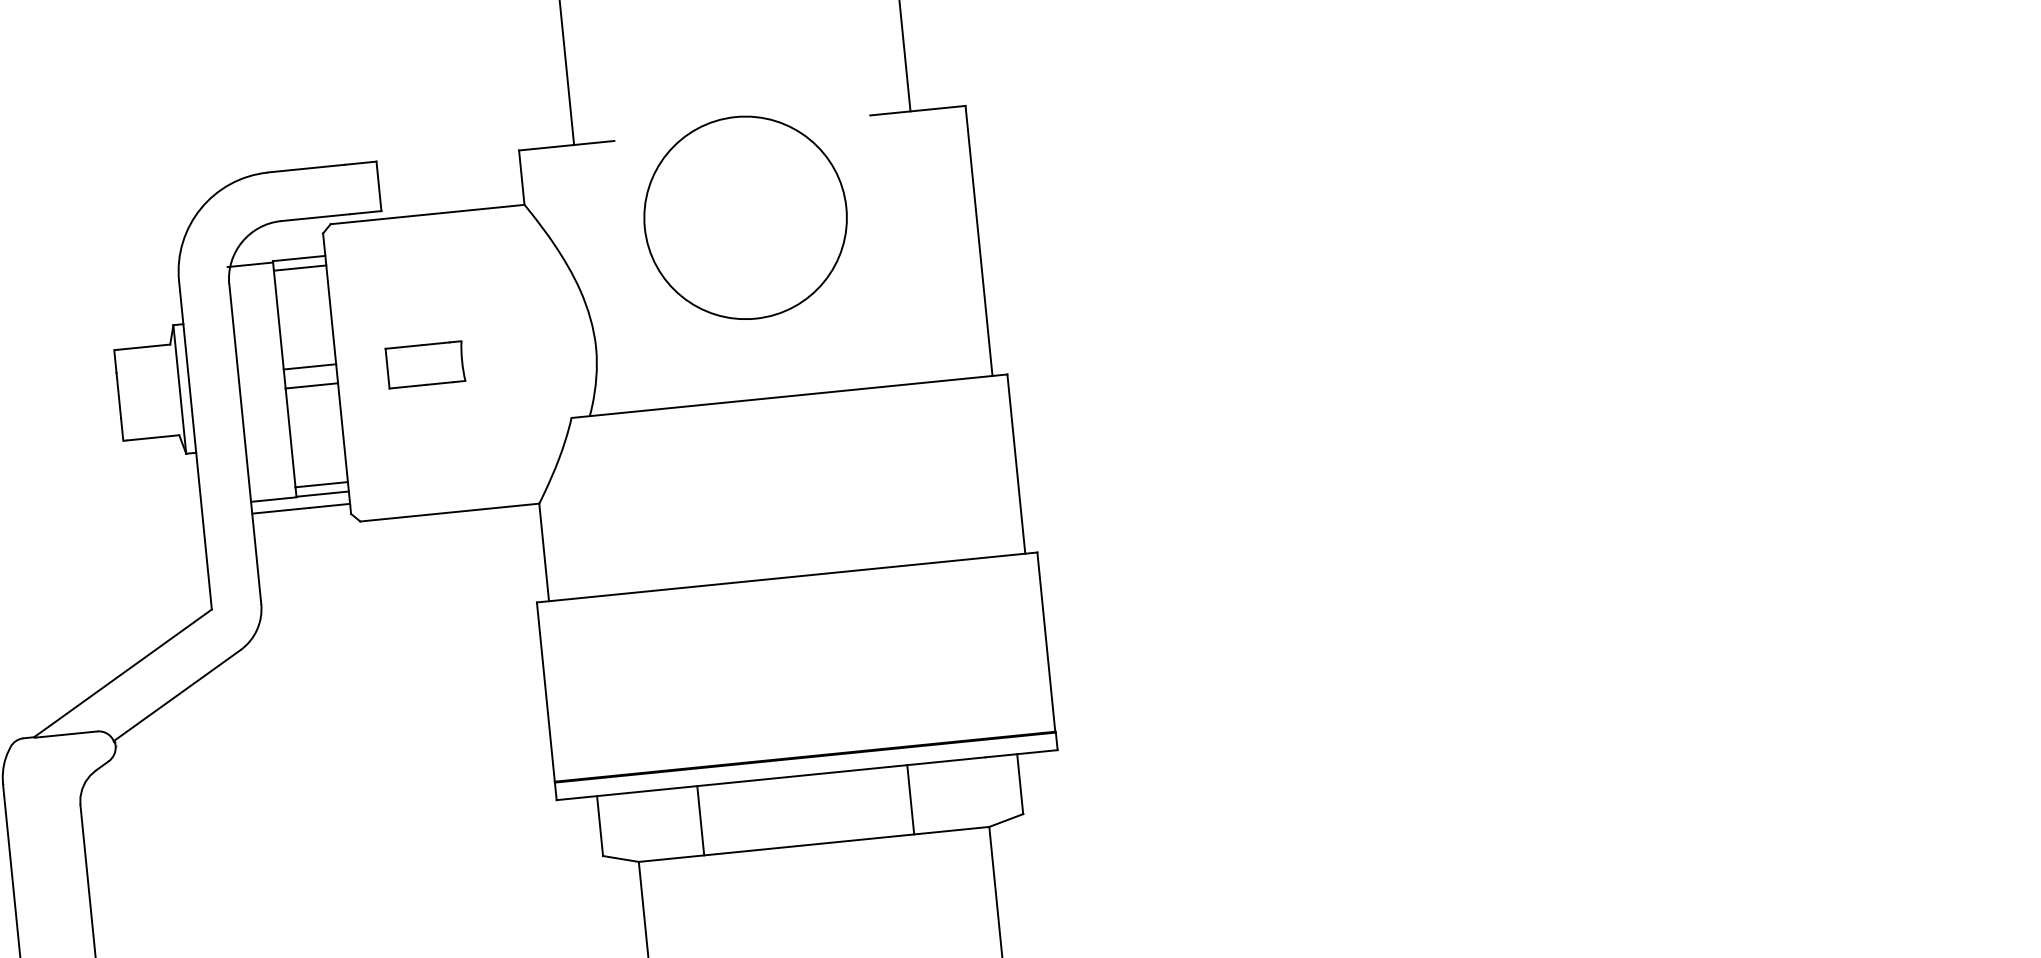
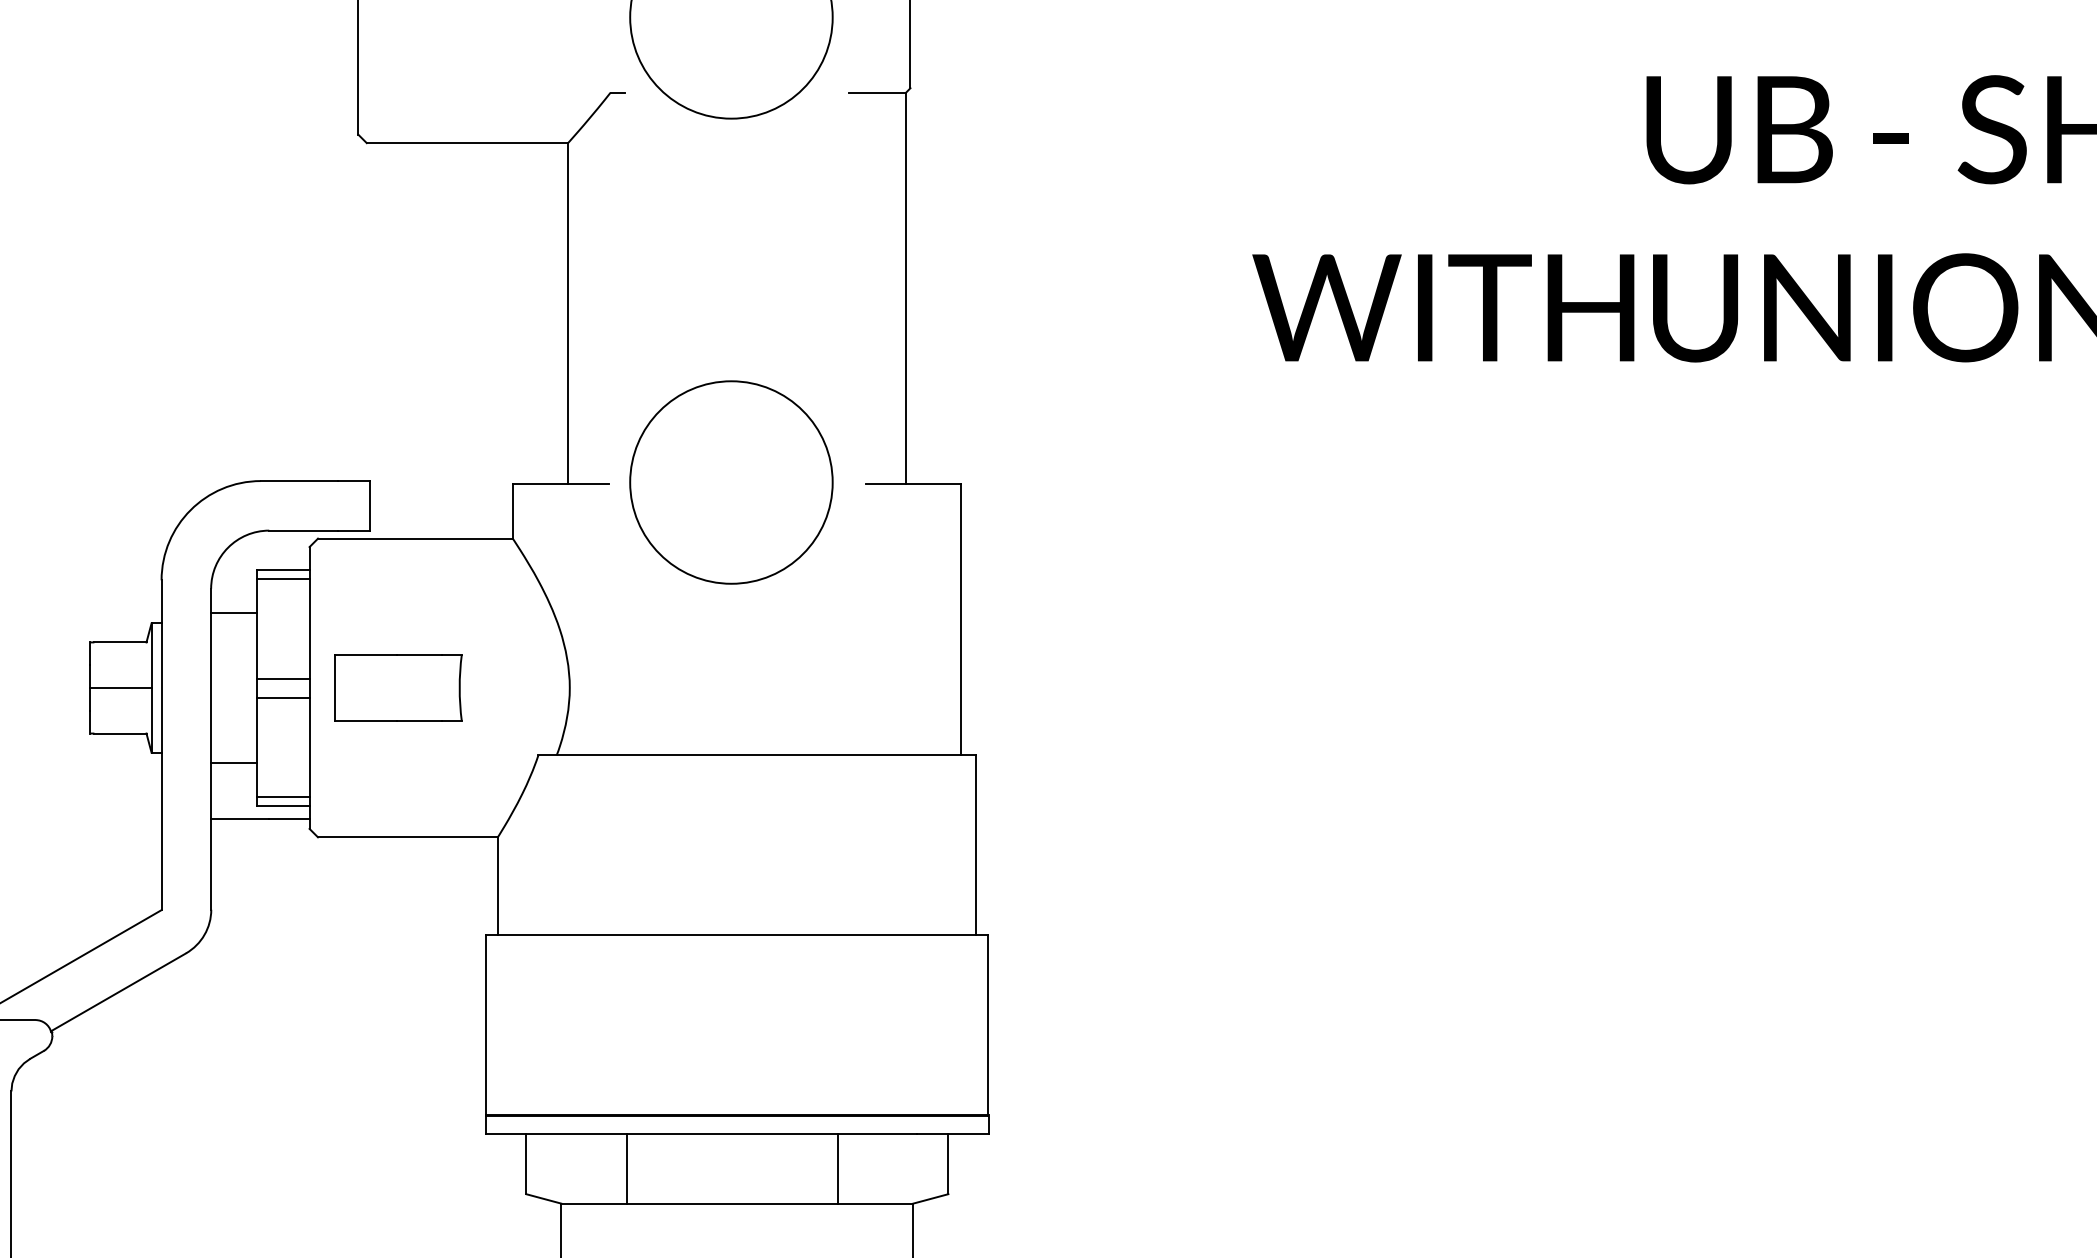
circle: (745, 217) -> (731, 482), moved
line: (249, 265) -> (233, 613), moved
part: (425, 364) -> (398, 687), size x1.67
line: (148, 392) -> (120, 687), added
line: (273, 499) -> (233, 762), moved

